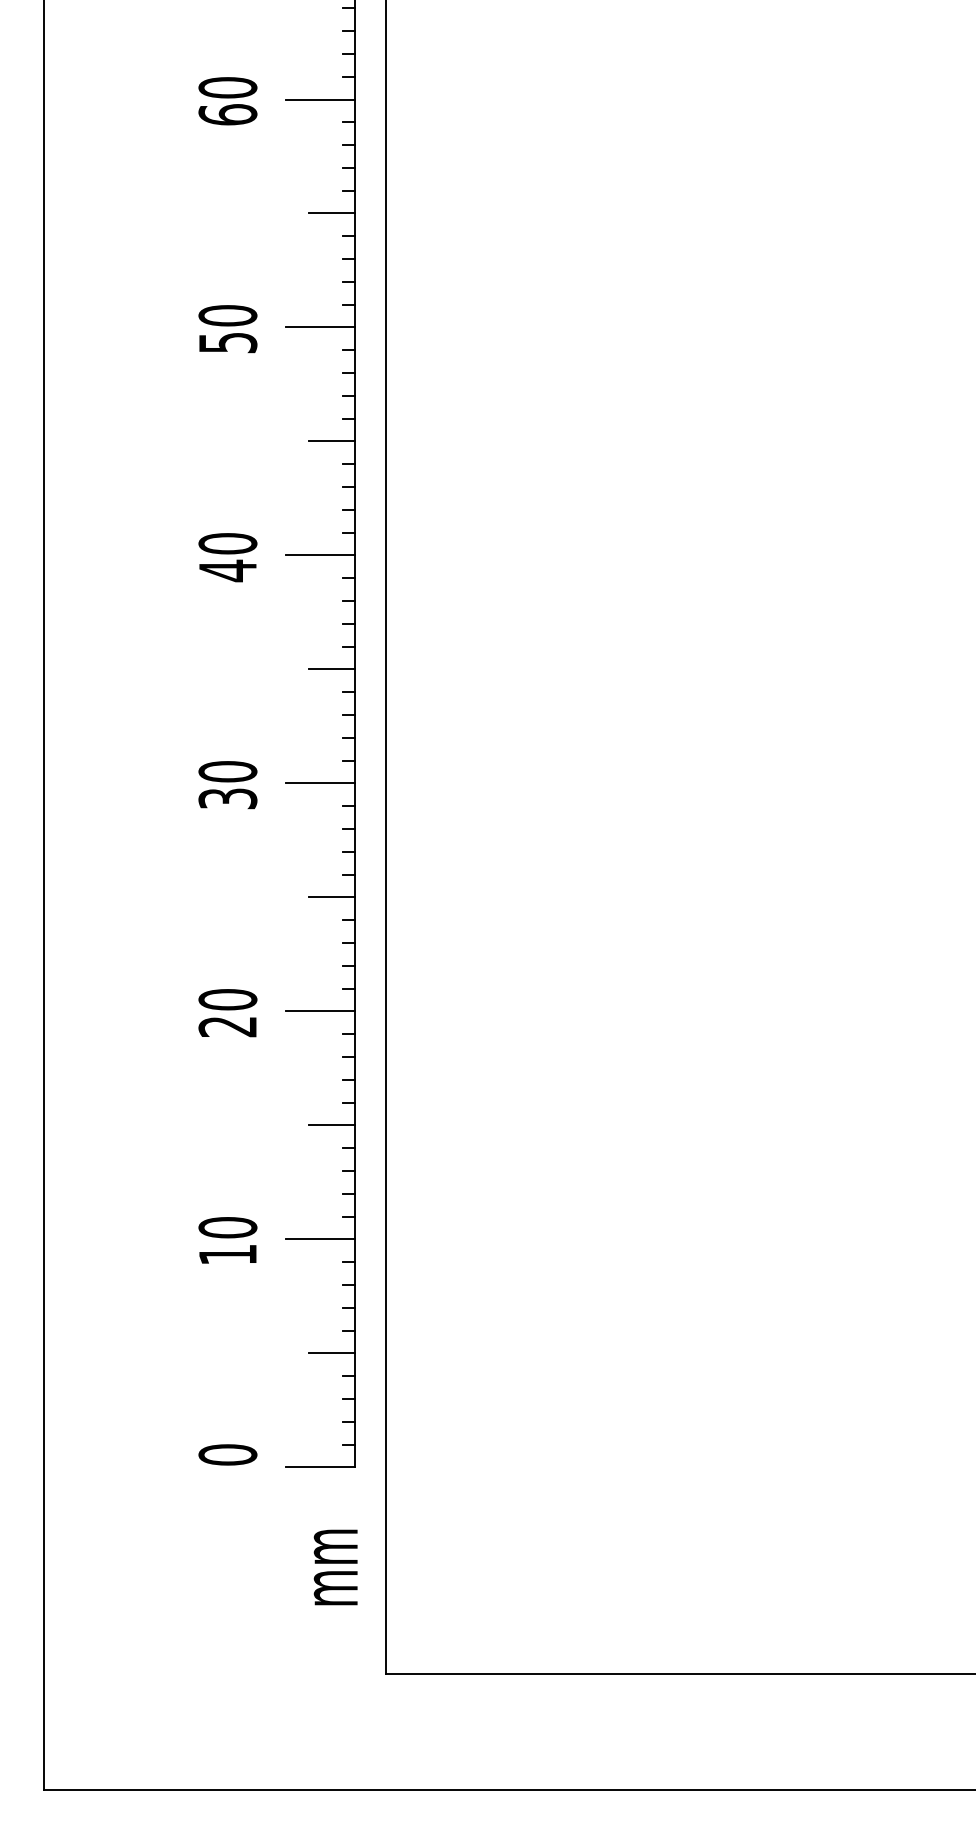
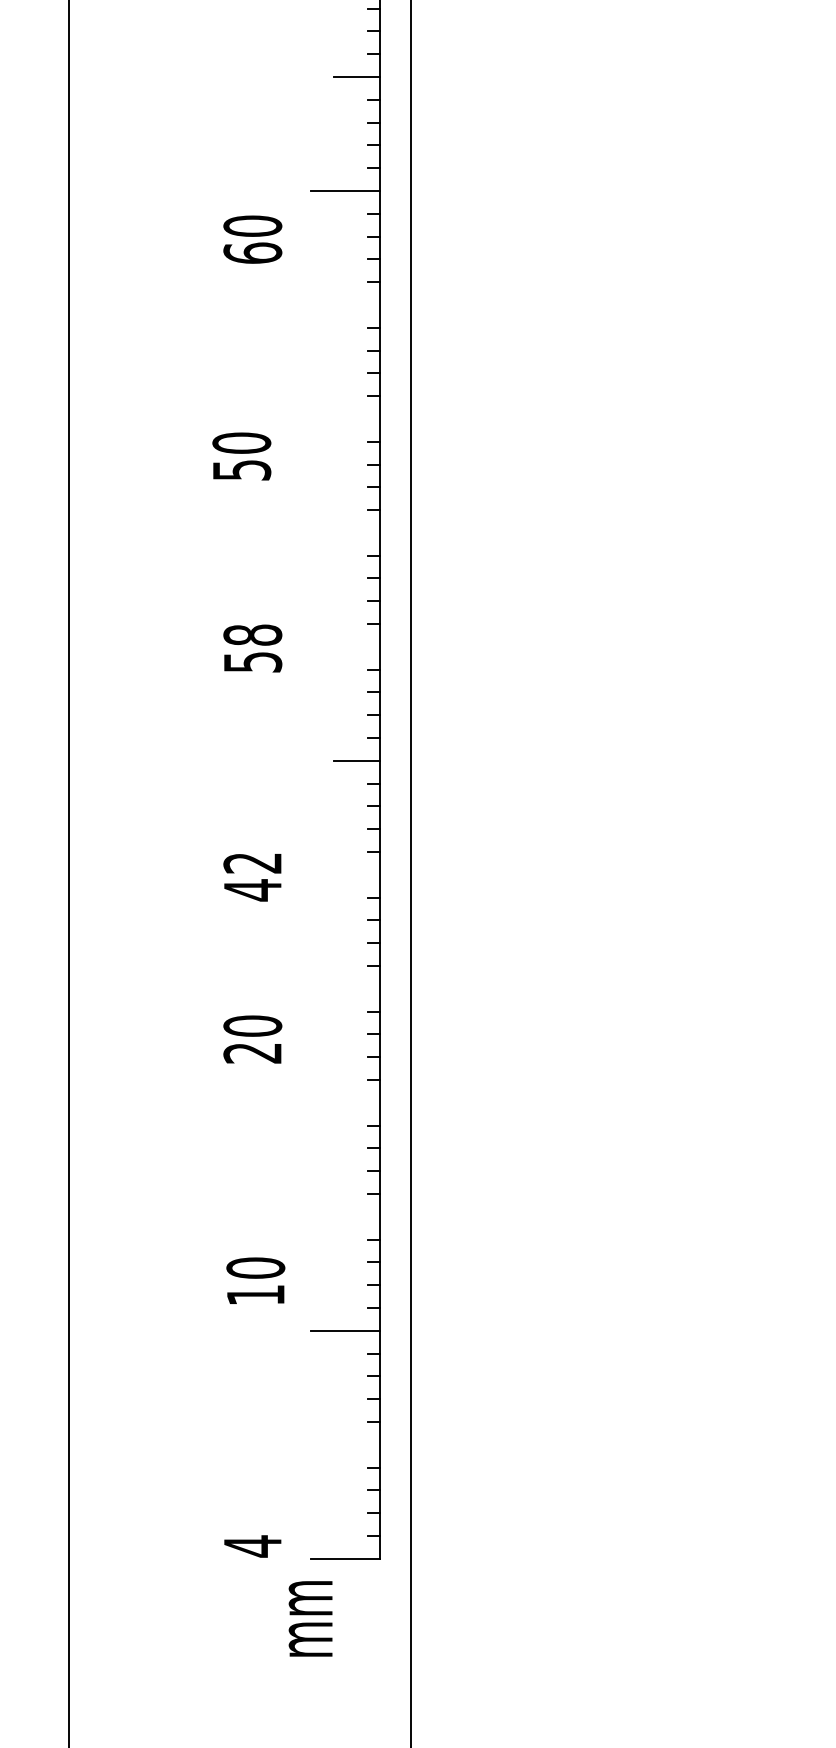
text: (227, 101) -> (252, 239), moved
line: (331, 213) -> (356, 304), removed
line: (320, 327) -> (345, 418), removed
text: (227, 329) -> (241, 456), moved
line: (331, 441) -> (356, 532), removed
line: (320, 555) -> (345, 646), removed
text: (227, 557) -> (252, 648), 40 -> 58
line: (320, 783) -> (345, 874), removed
text: (227, 785) -> (252, 876), 30 -> 42
line: (331, 897) -> (356, 988), removed
line: (320, 1011) -> (345, 1102), removed
text: (227, 1013) -> (252, 1039), moved
line: (331, 1125) -> (356, 1216), removed
text: (227, 1240) -> (255, 1280), moved
line: (331, 1353) -> (356, 1444), removed
text: (227, 1454) -> (252, 1545), 0 -> 4
text: (335, 1567) -> (310, 1618), moved

